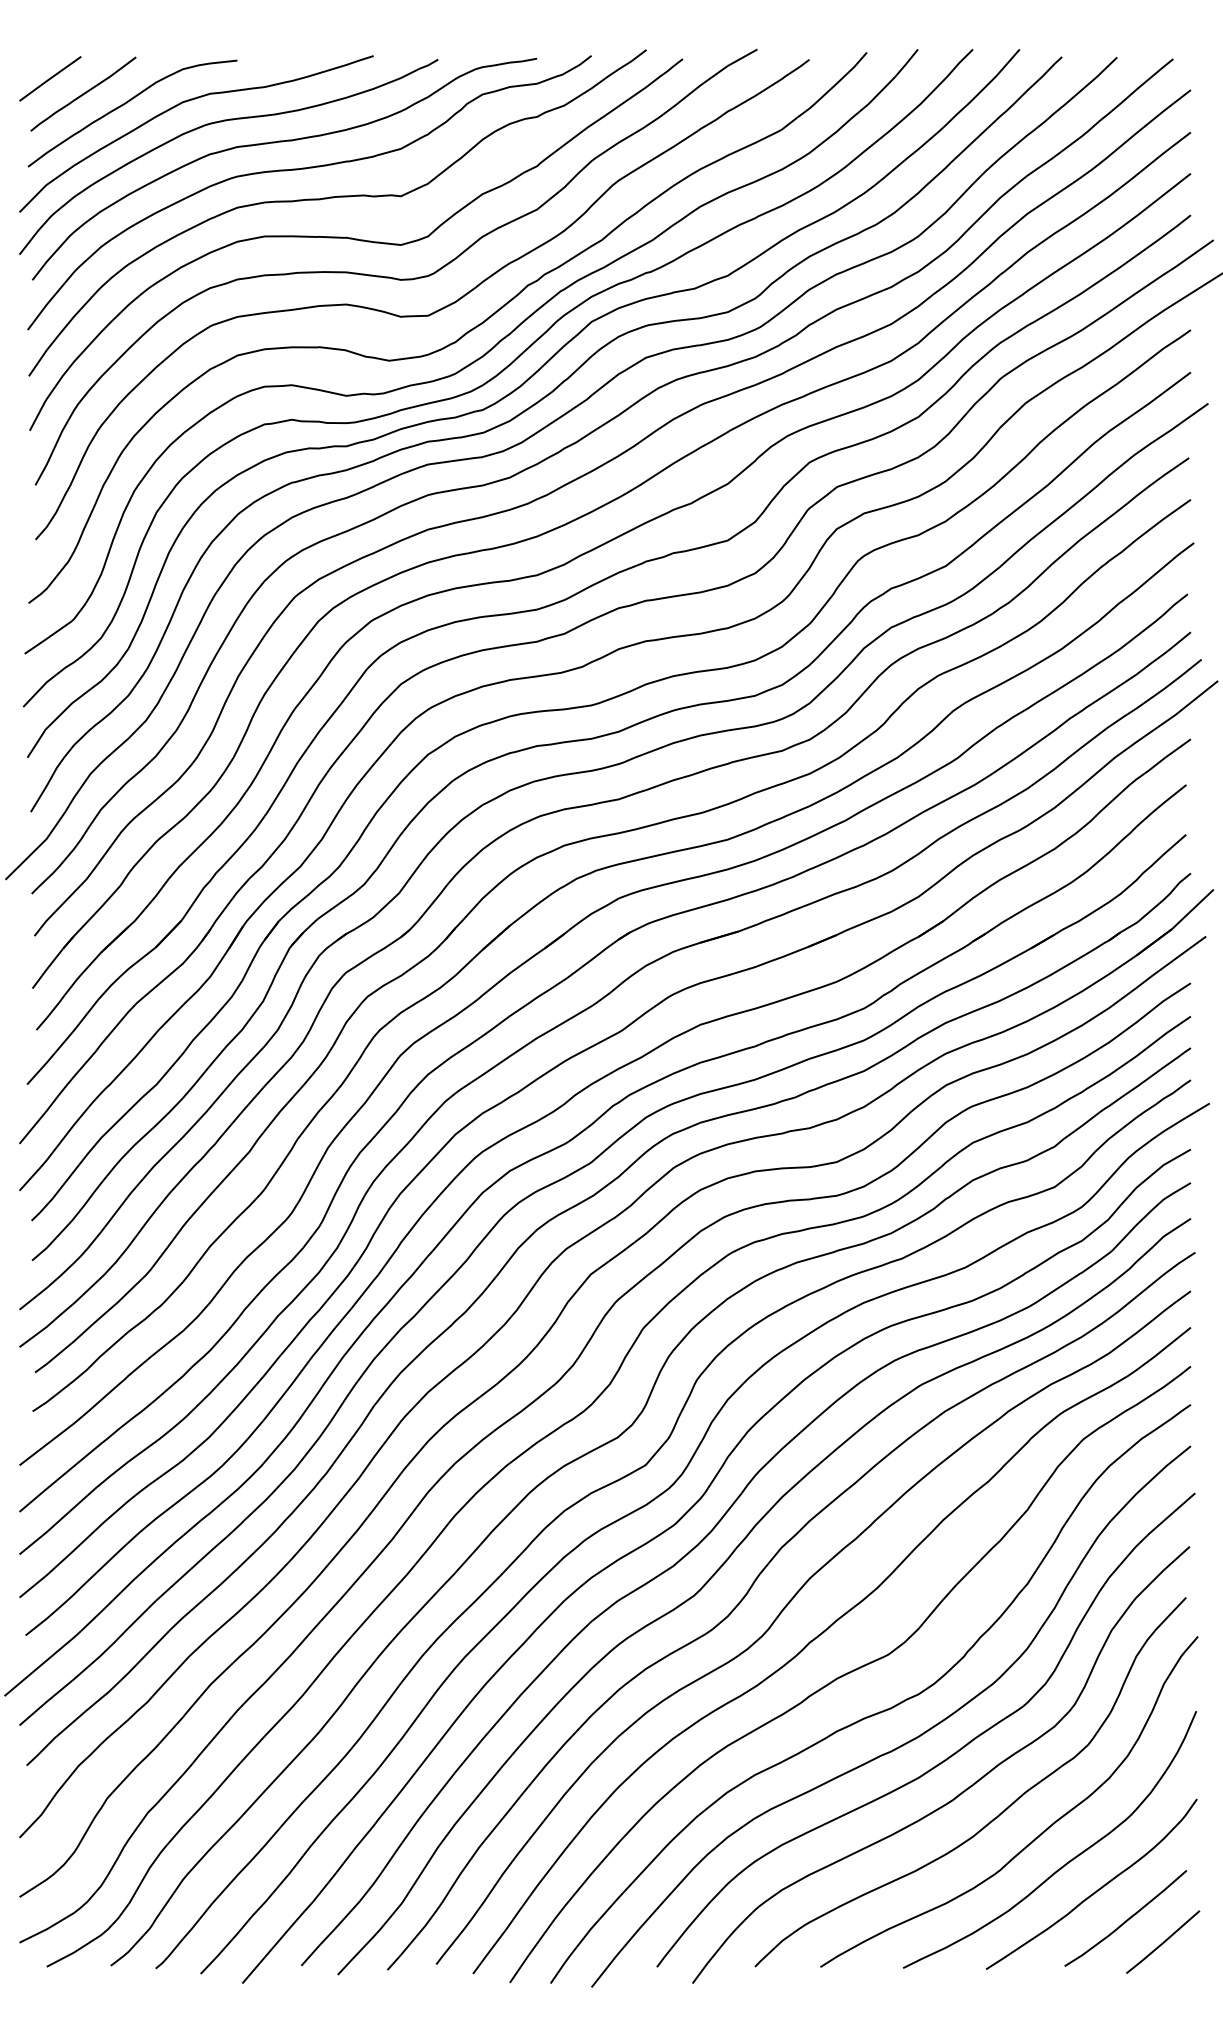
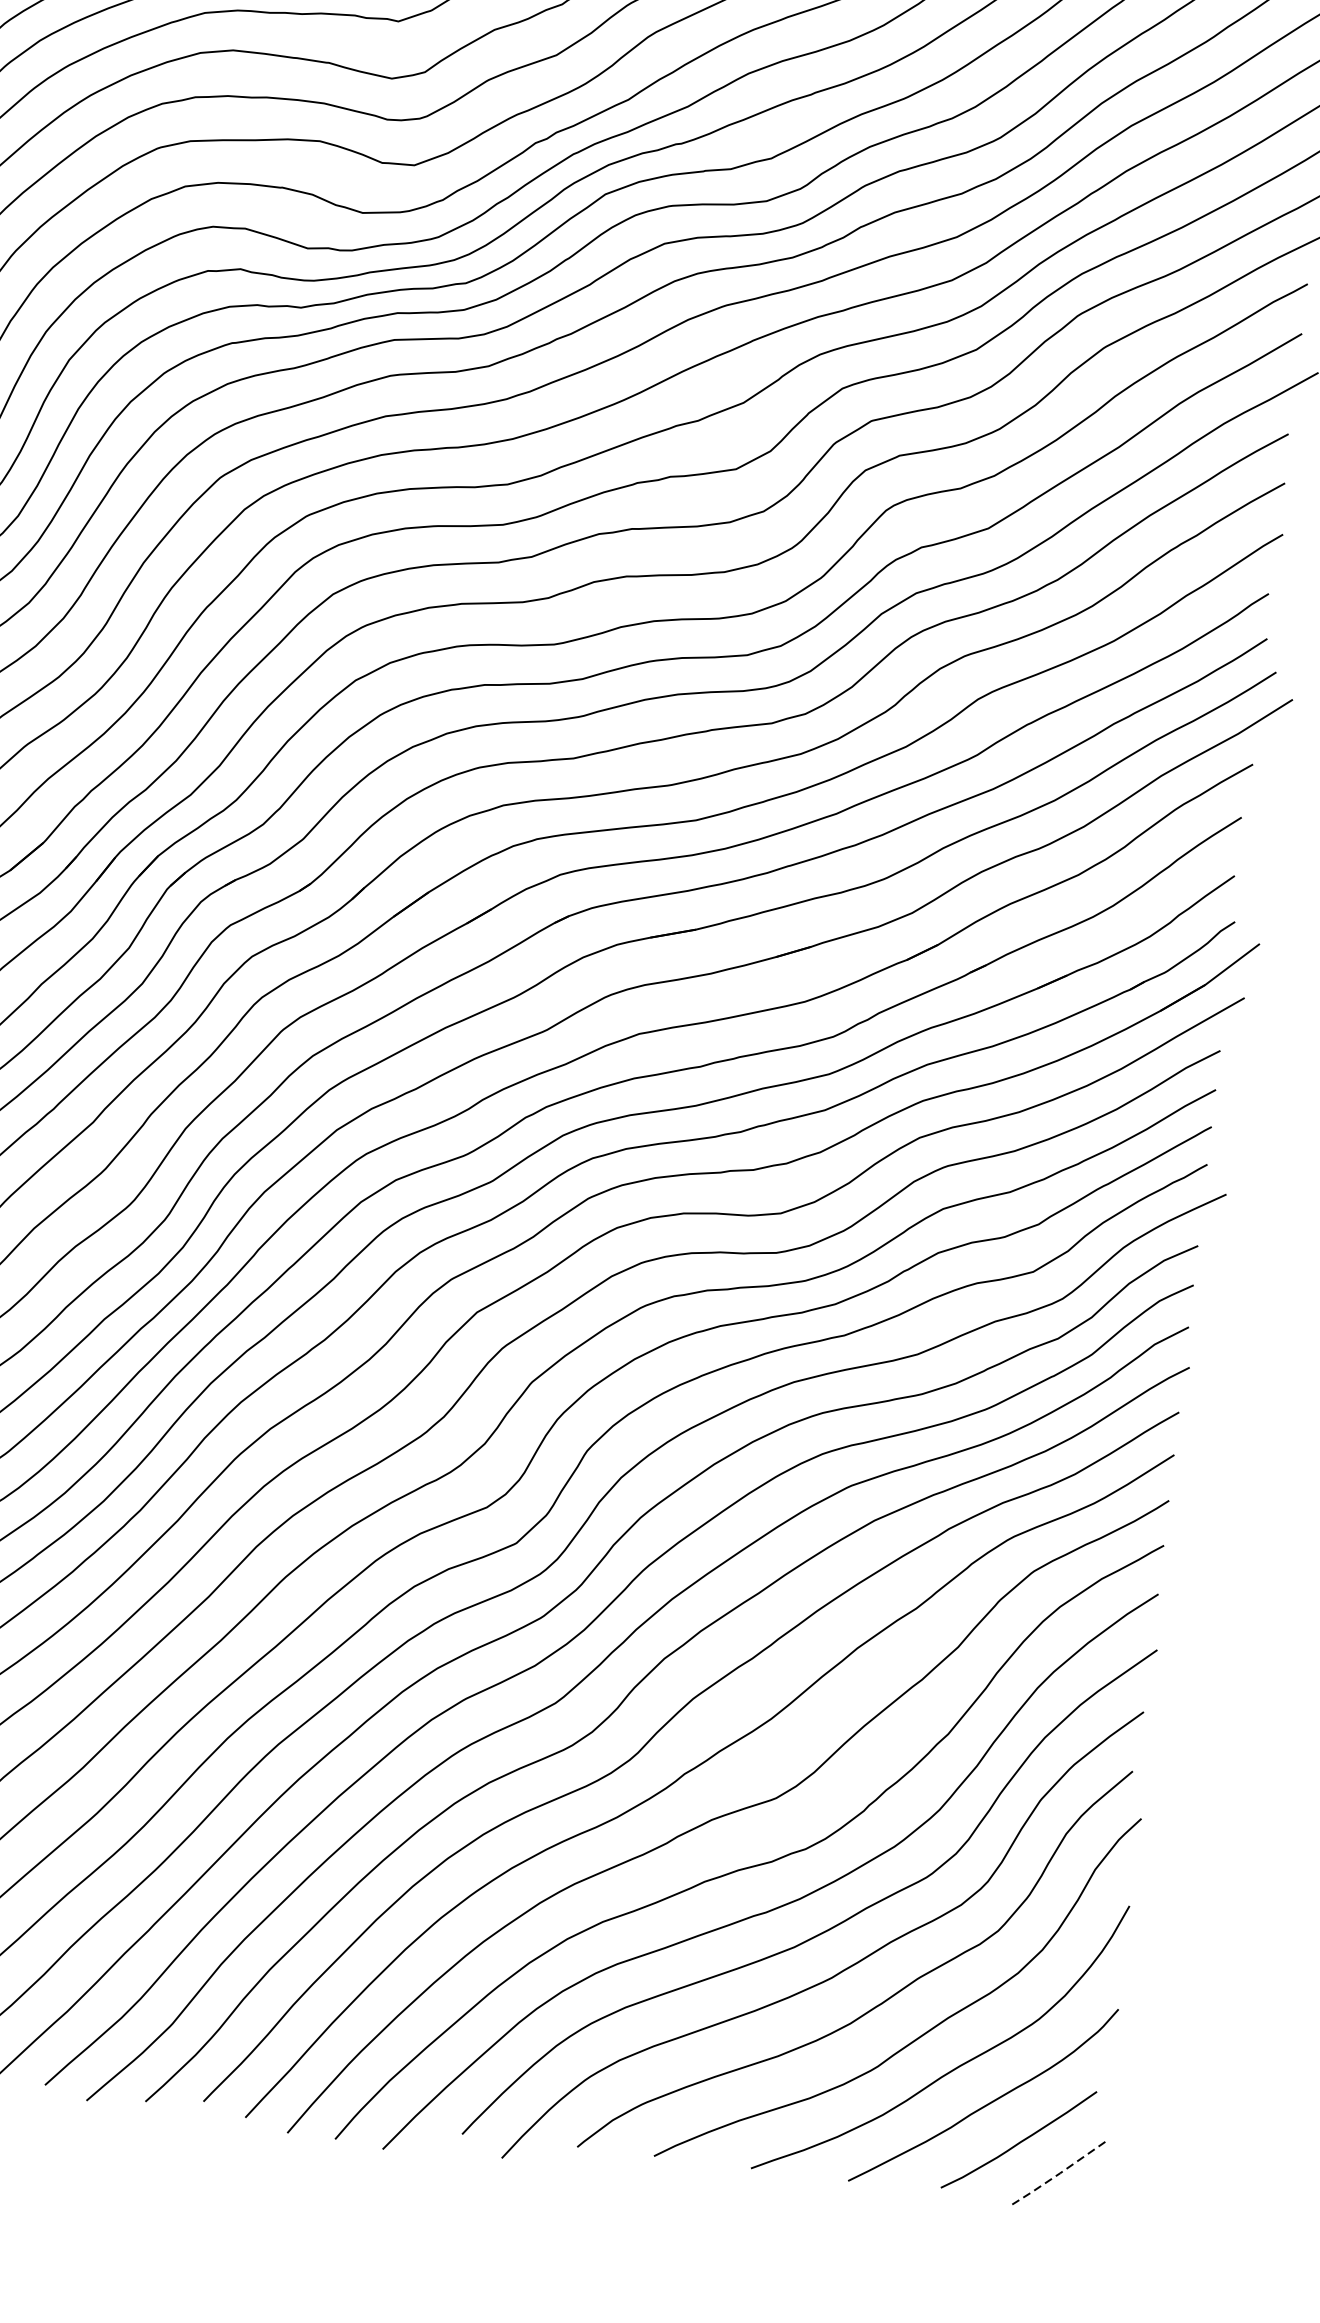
line: (1163, 1942) -> (1059, 2173), solid -> dashed

